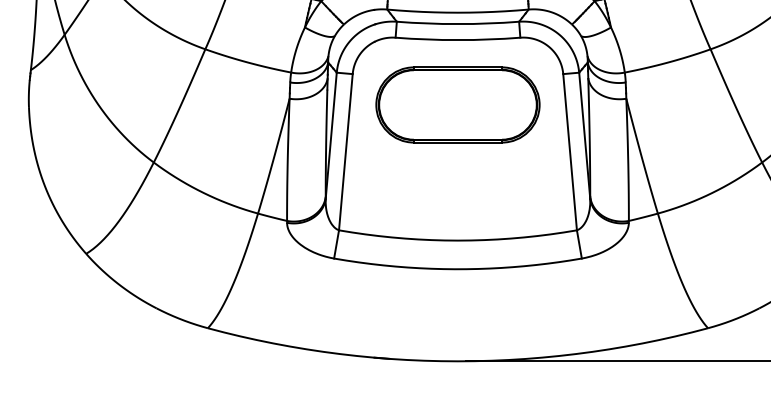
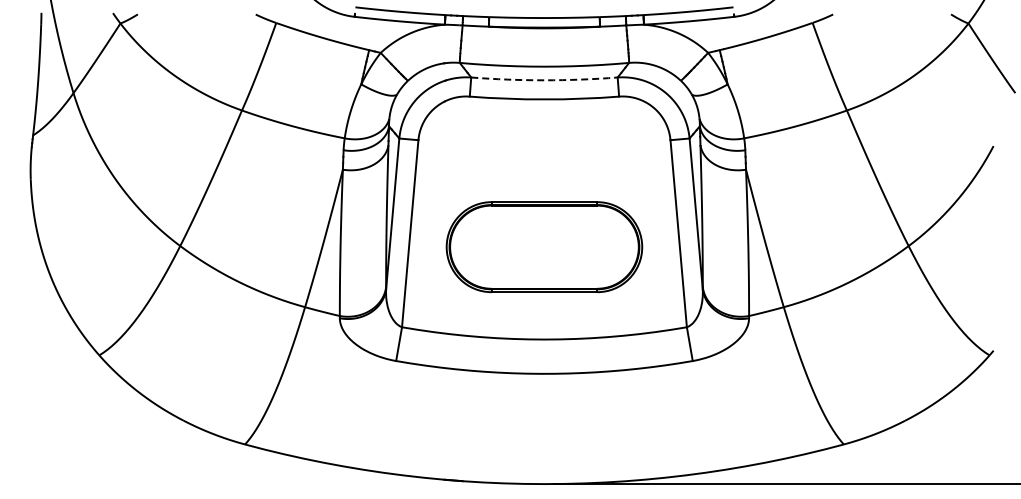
arc: (458, 24) -> (544, 80), solid -> dashed
part: (458, 105) -> (544, 247), moved

